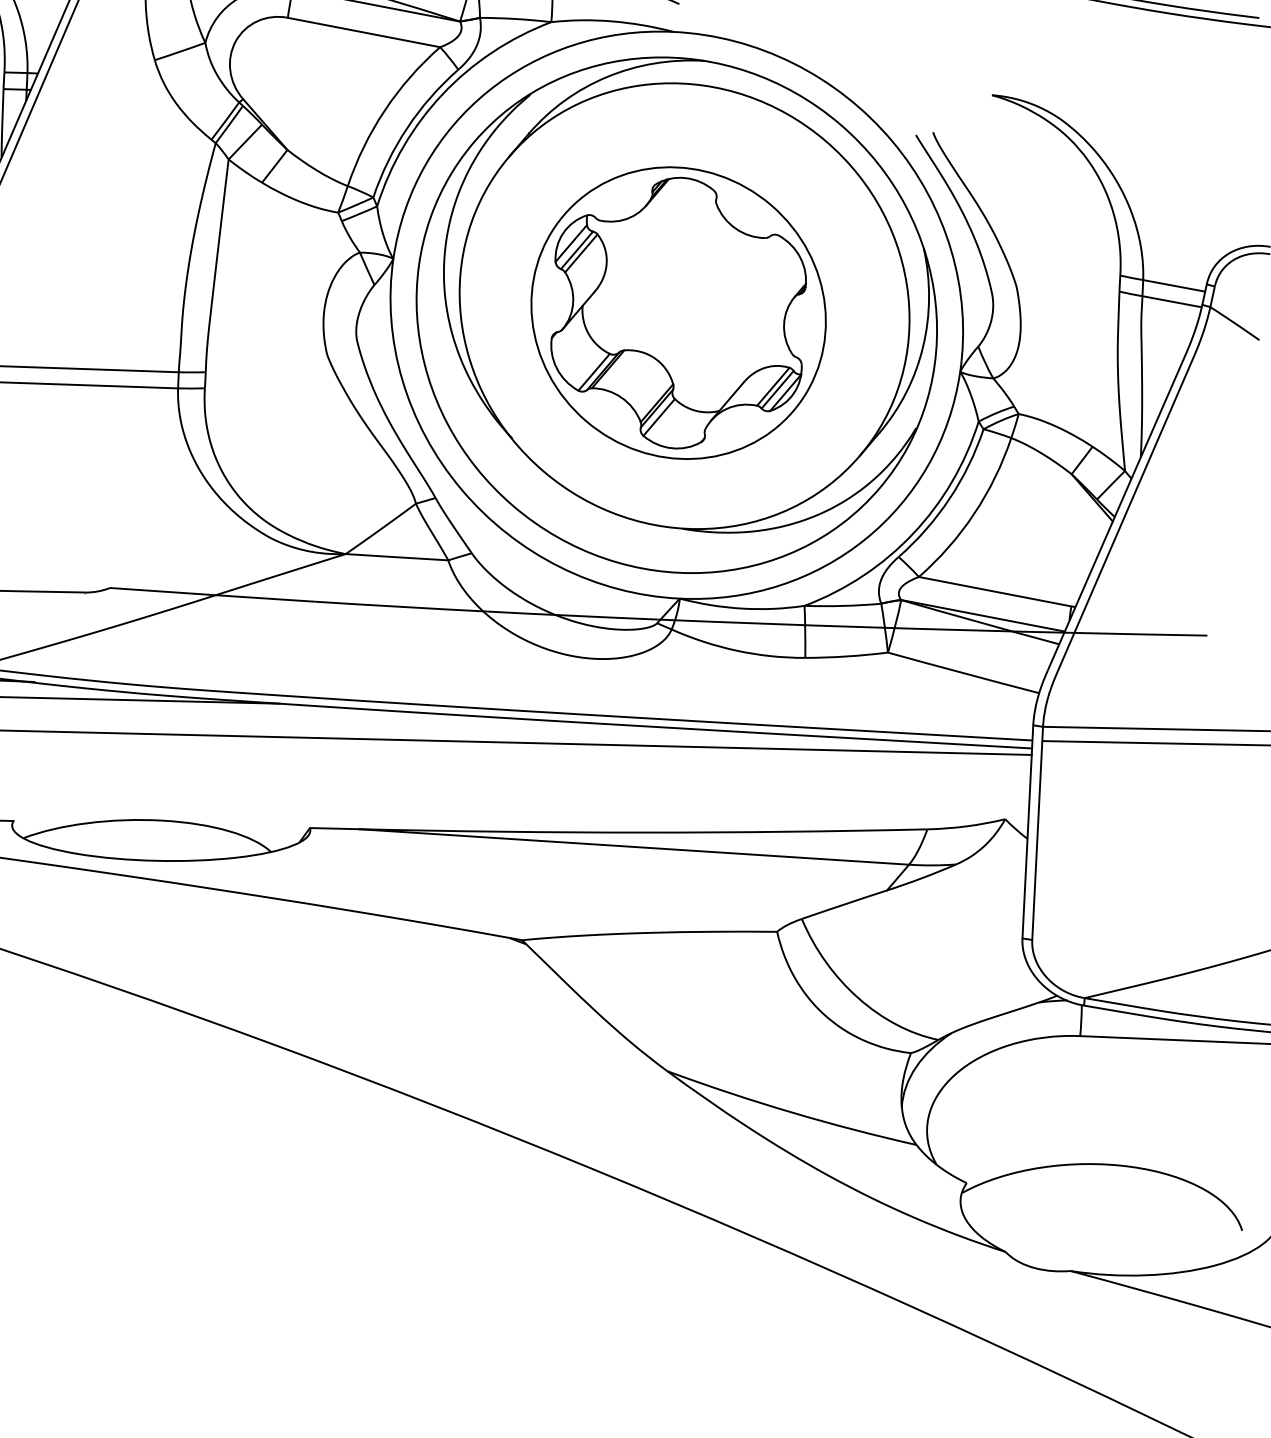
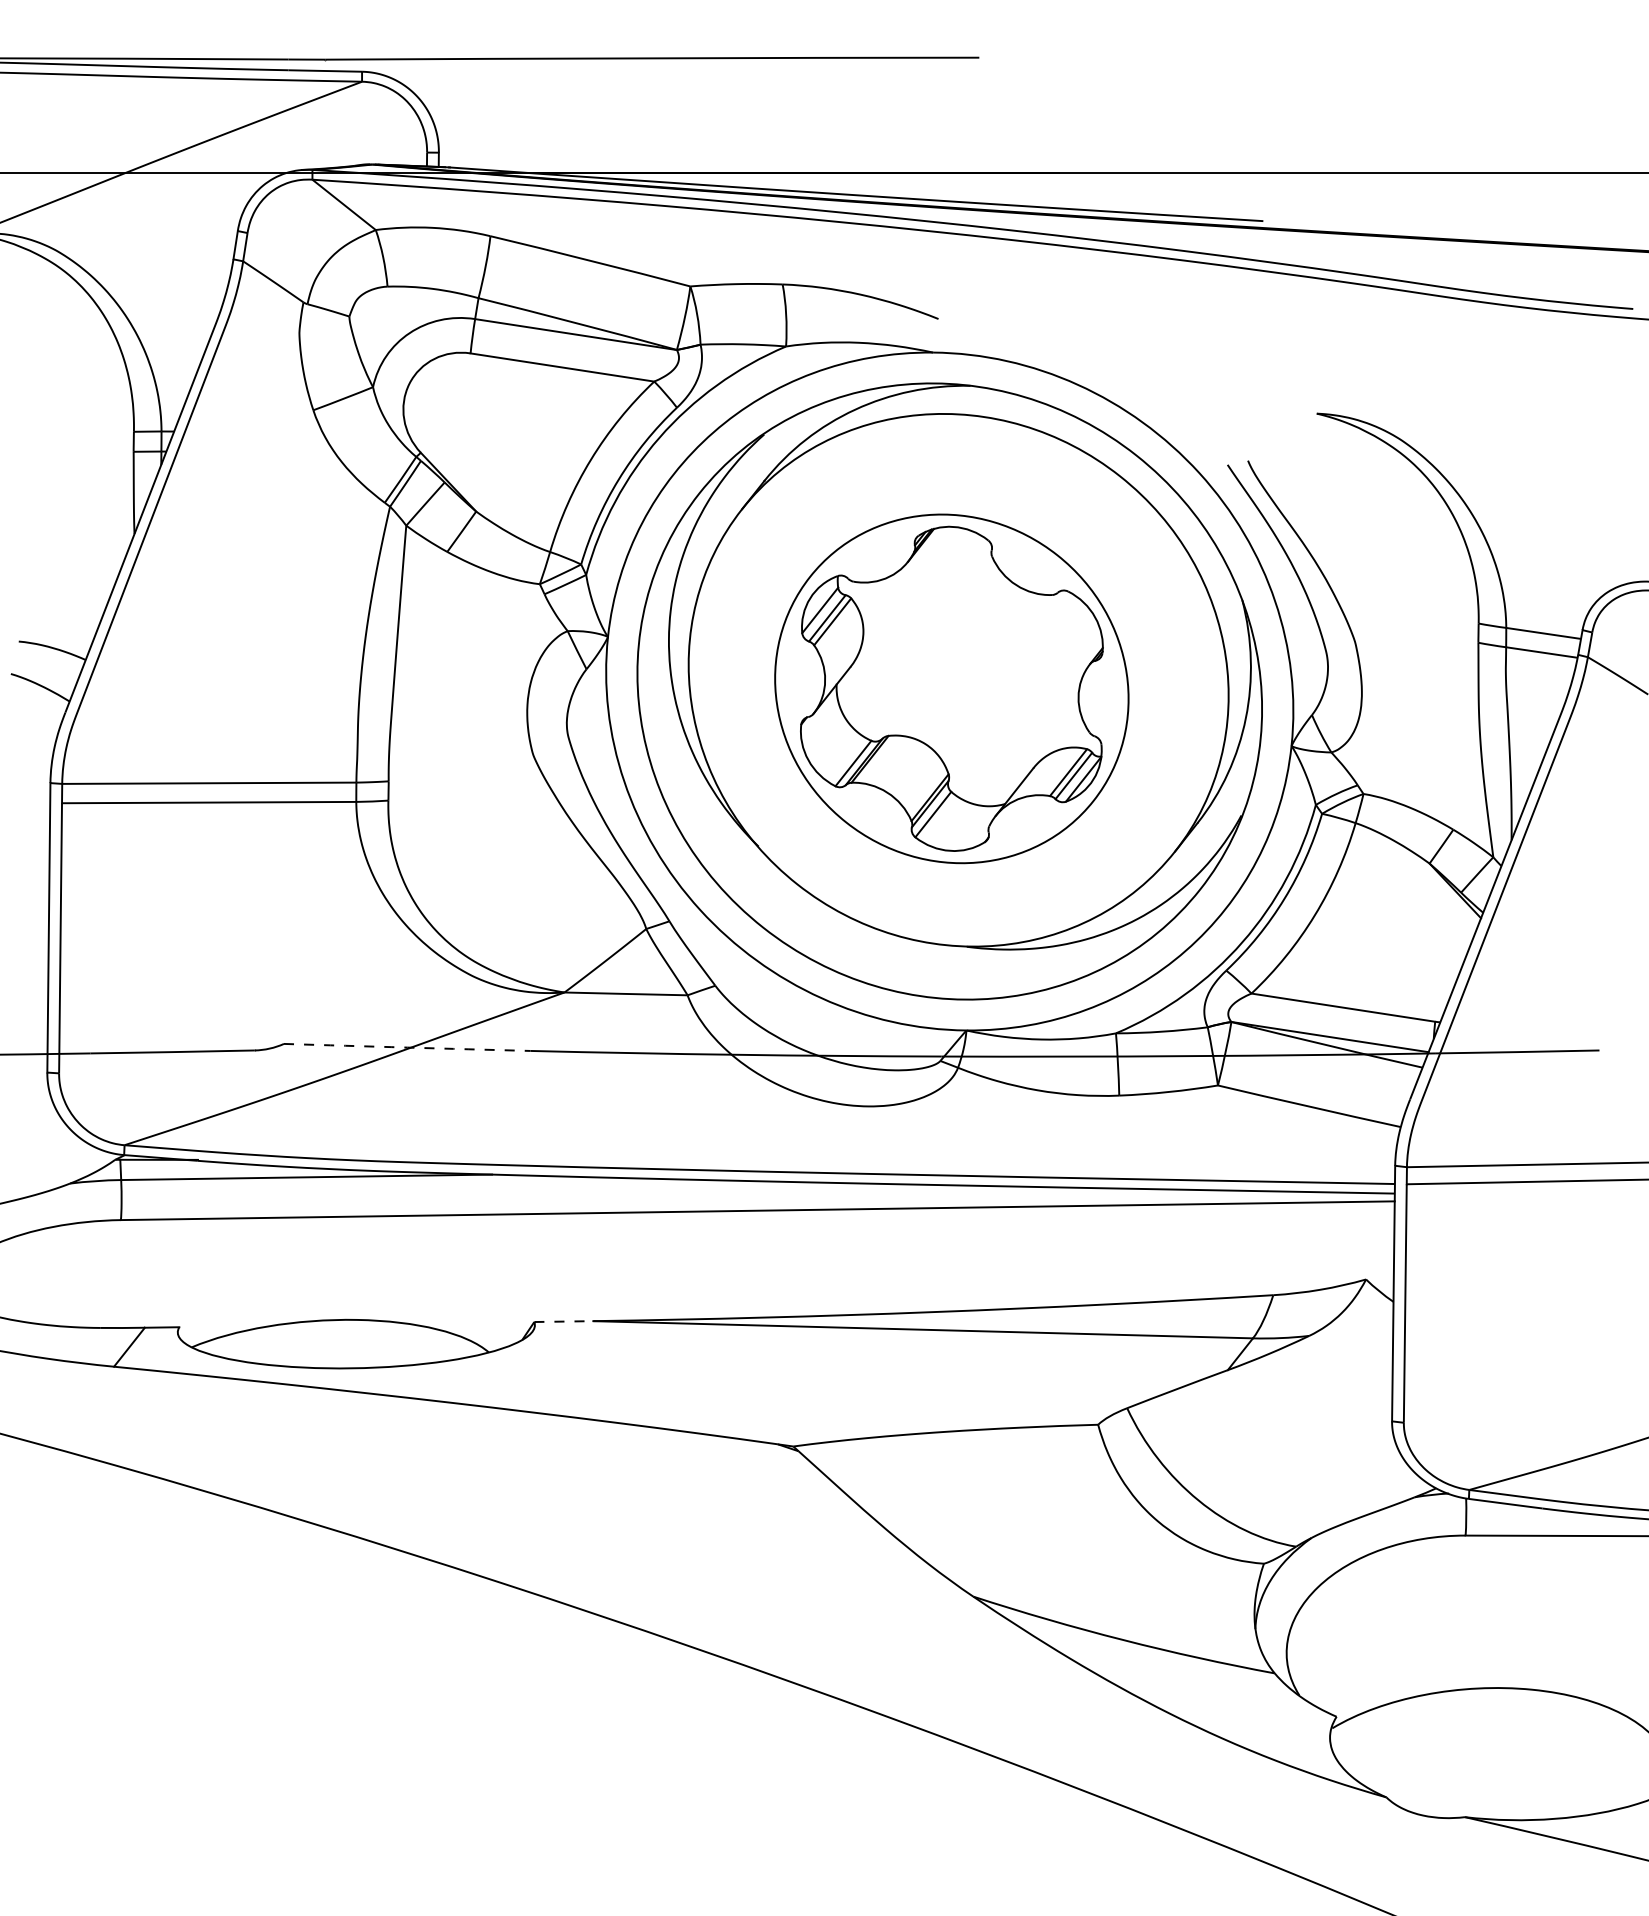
arc: (212, 594) -> (407, 1047), solid -> dashed
line: (335, 828) -> (564, 1321), solid -> dashed

